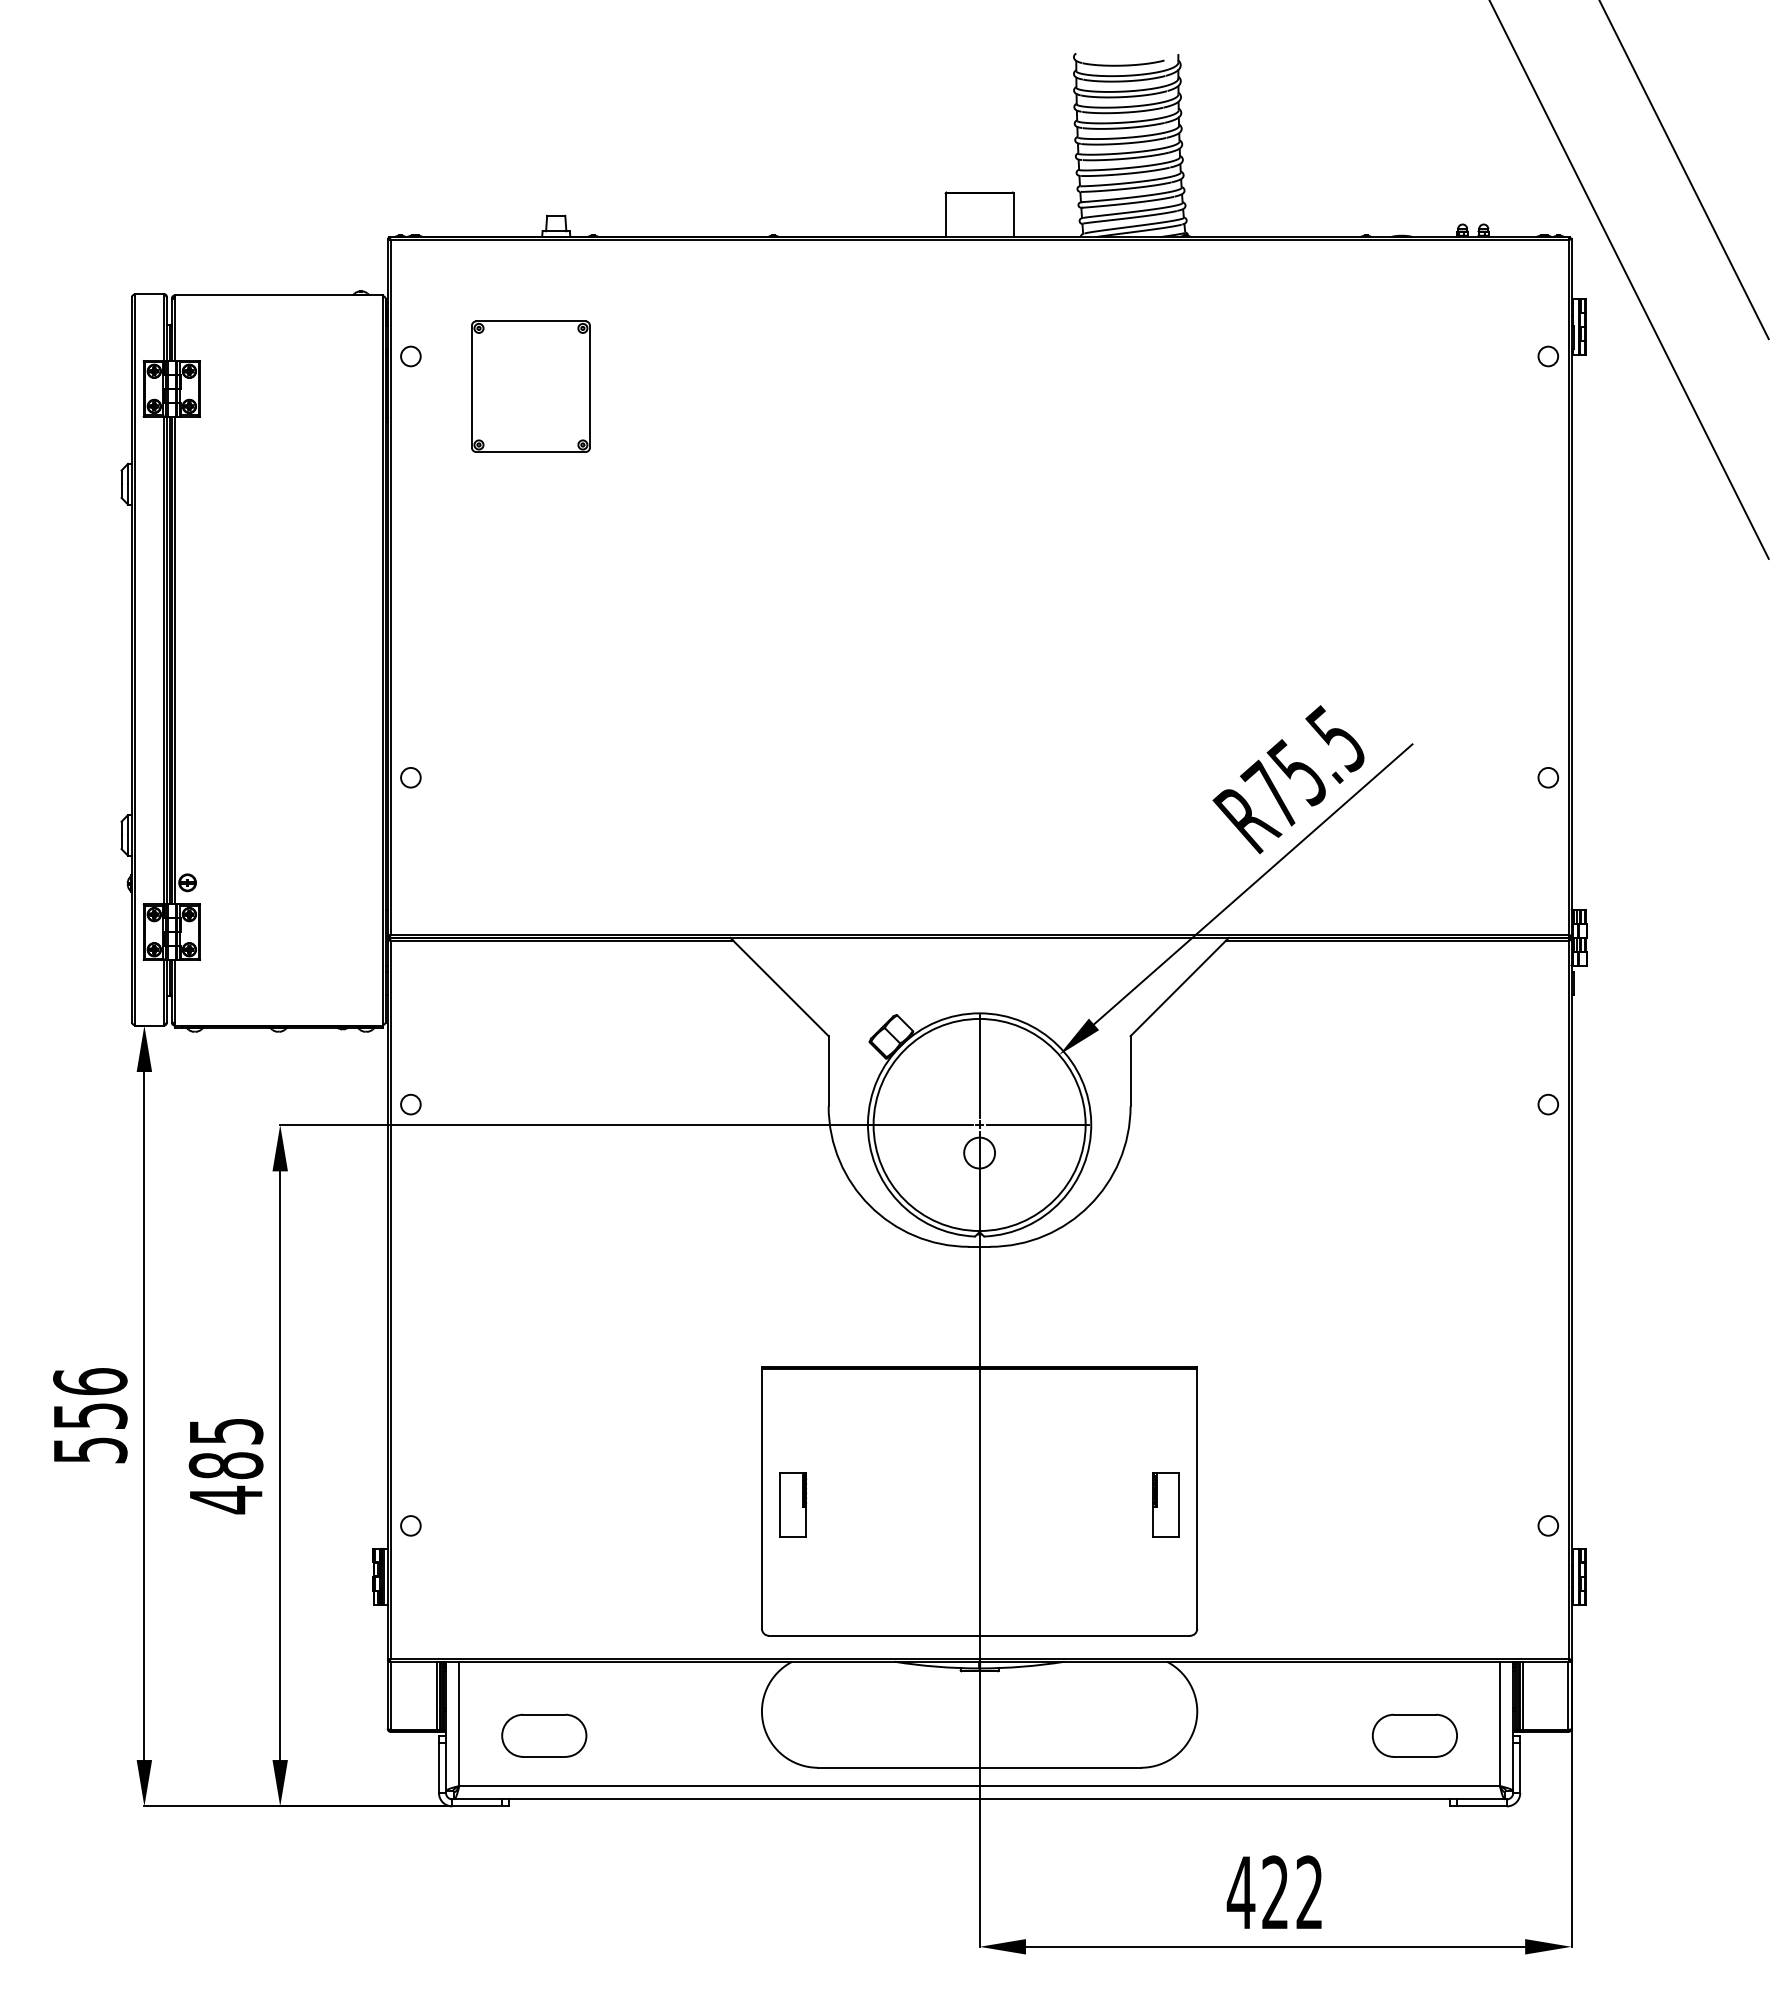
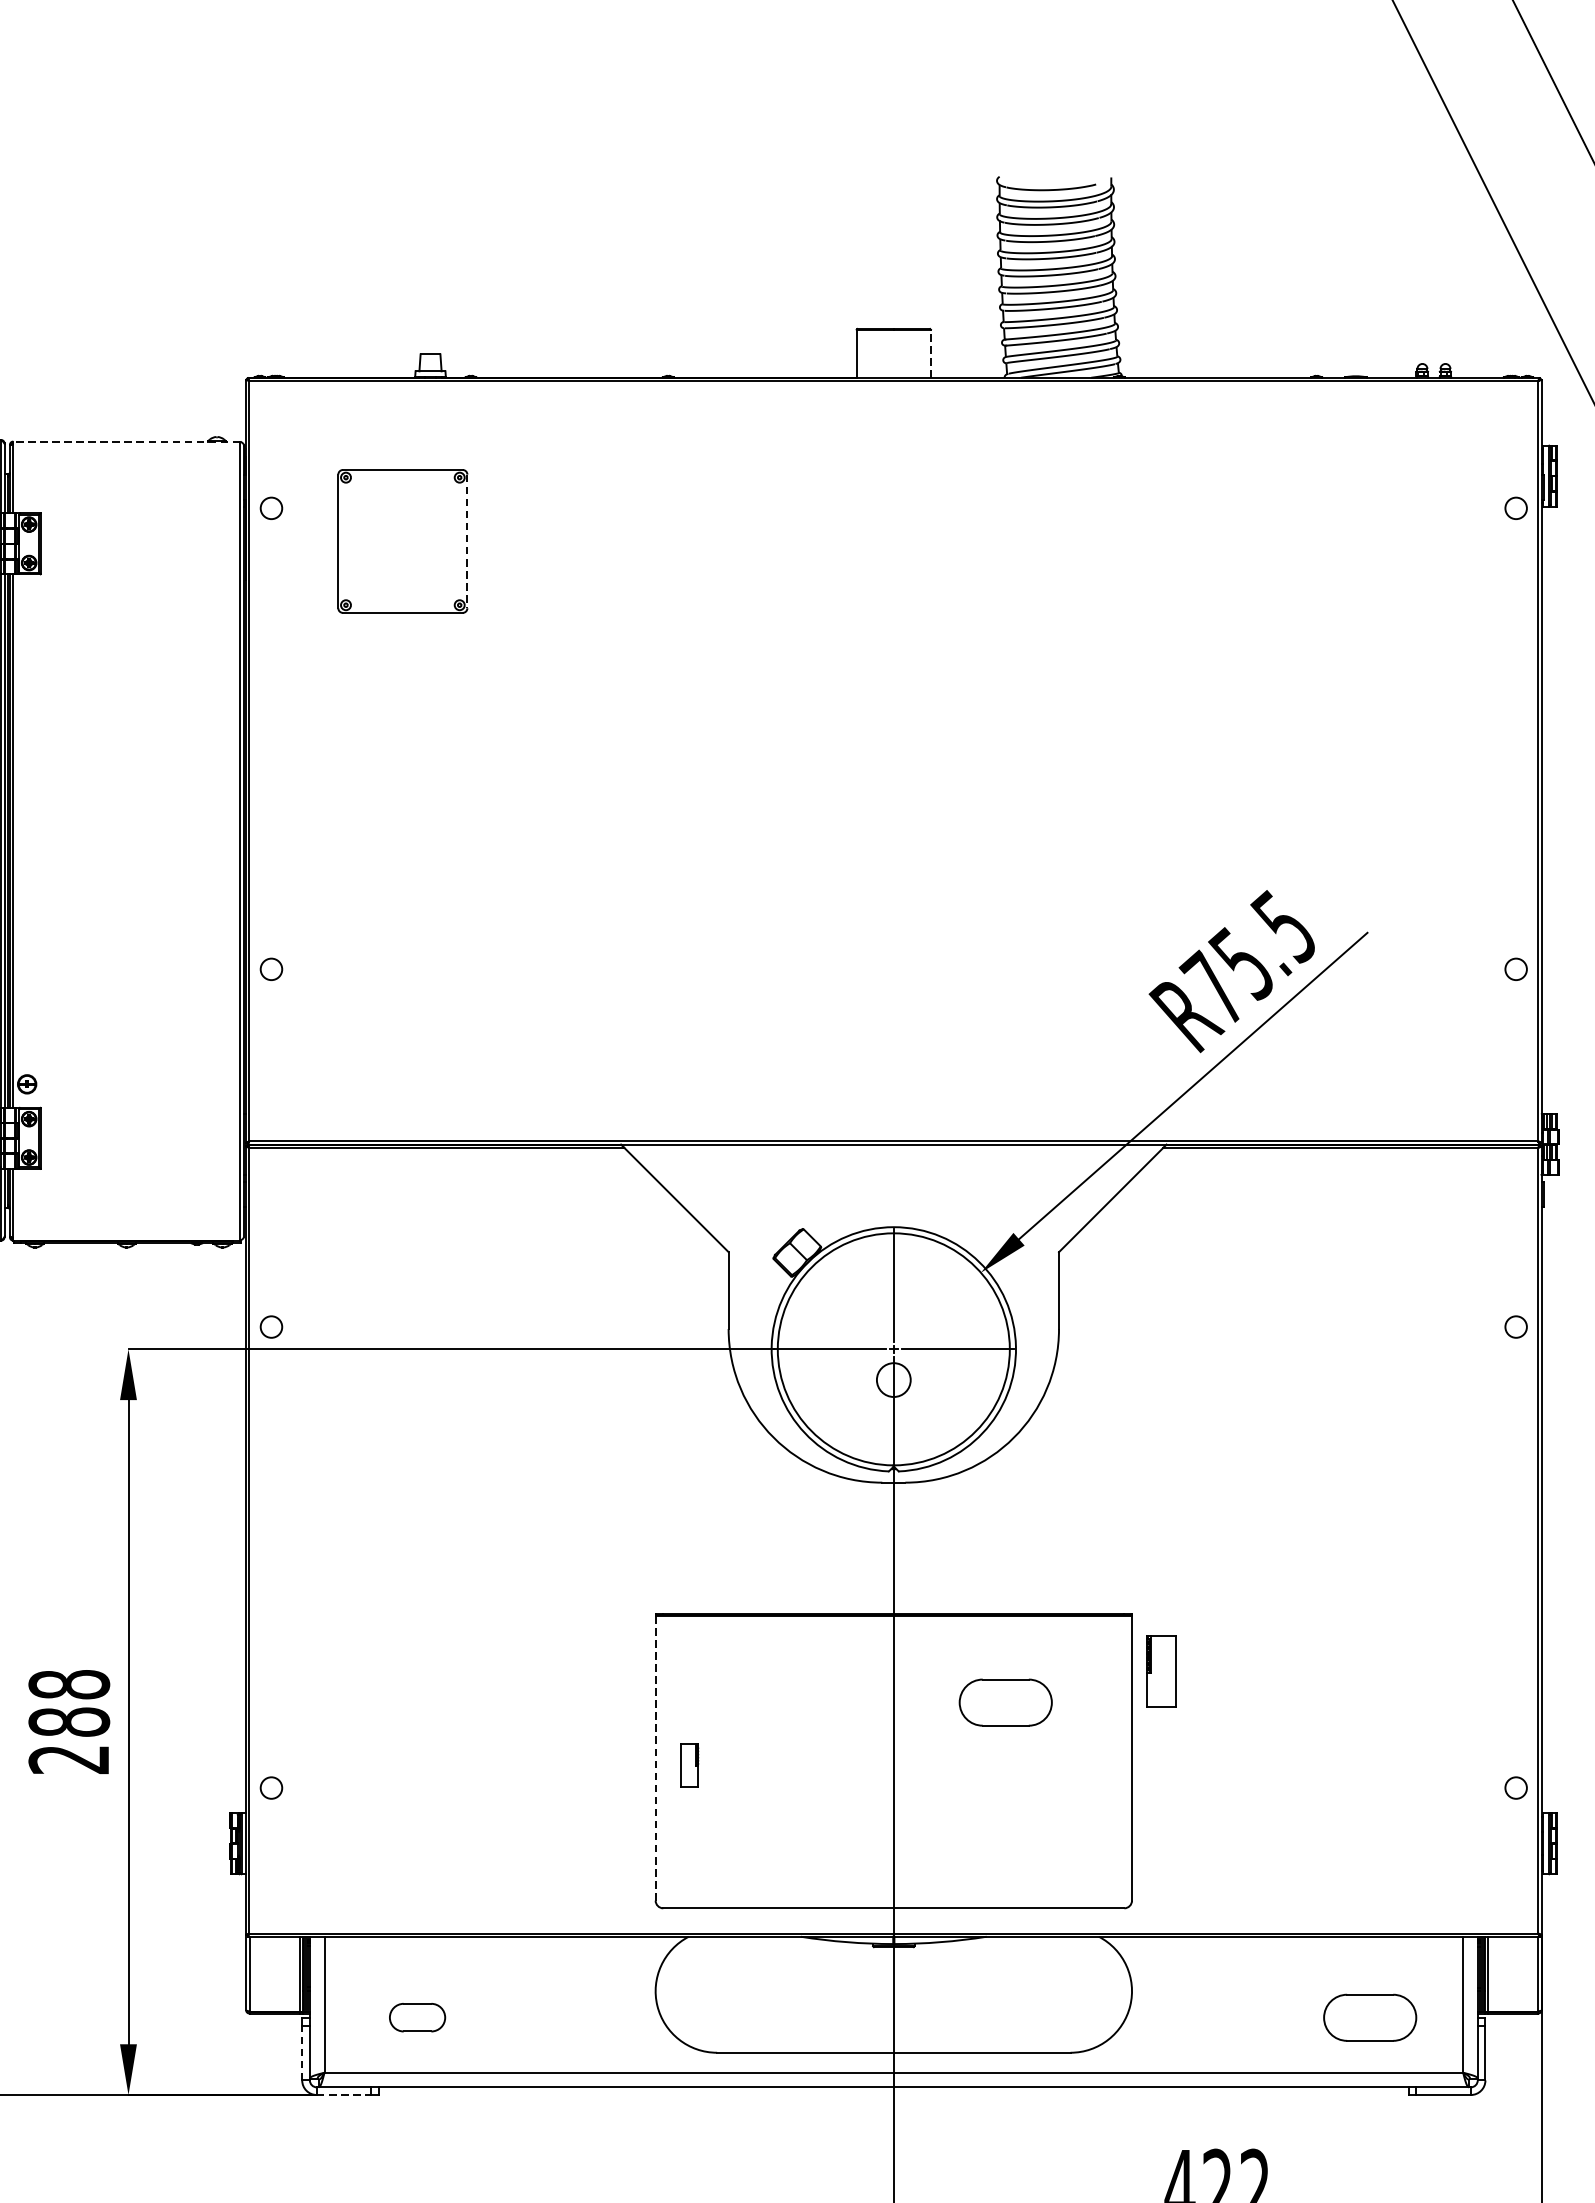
line: (1013, 215) -> (930, 354), solid -> dashed
line: (278, 295) -> (126, 441), solid -> dashed
line: (589, 387) -> (466, 542), solid -> dashed
part: (1081, 1447) -> (1005, 1702), added
text: (225, 1466) -> (68, 1723), 485 -> 288
line: (761, 1498) -> (655, 1758), solid -> dashed
part: (792, 1504) -> (689, 1764), size x0.6
part: (1165, 1504) -> (1160, 1670), moved
part: (544, 1735) -> (417, 2017), size x0.6
line: (438, 1768) -> (301, 2053), solid -> dashed
line: (477, 1806) -> (344, 2095), solid -> dashed

